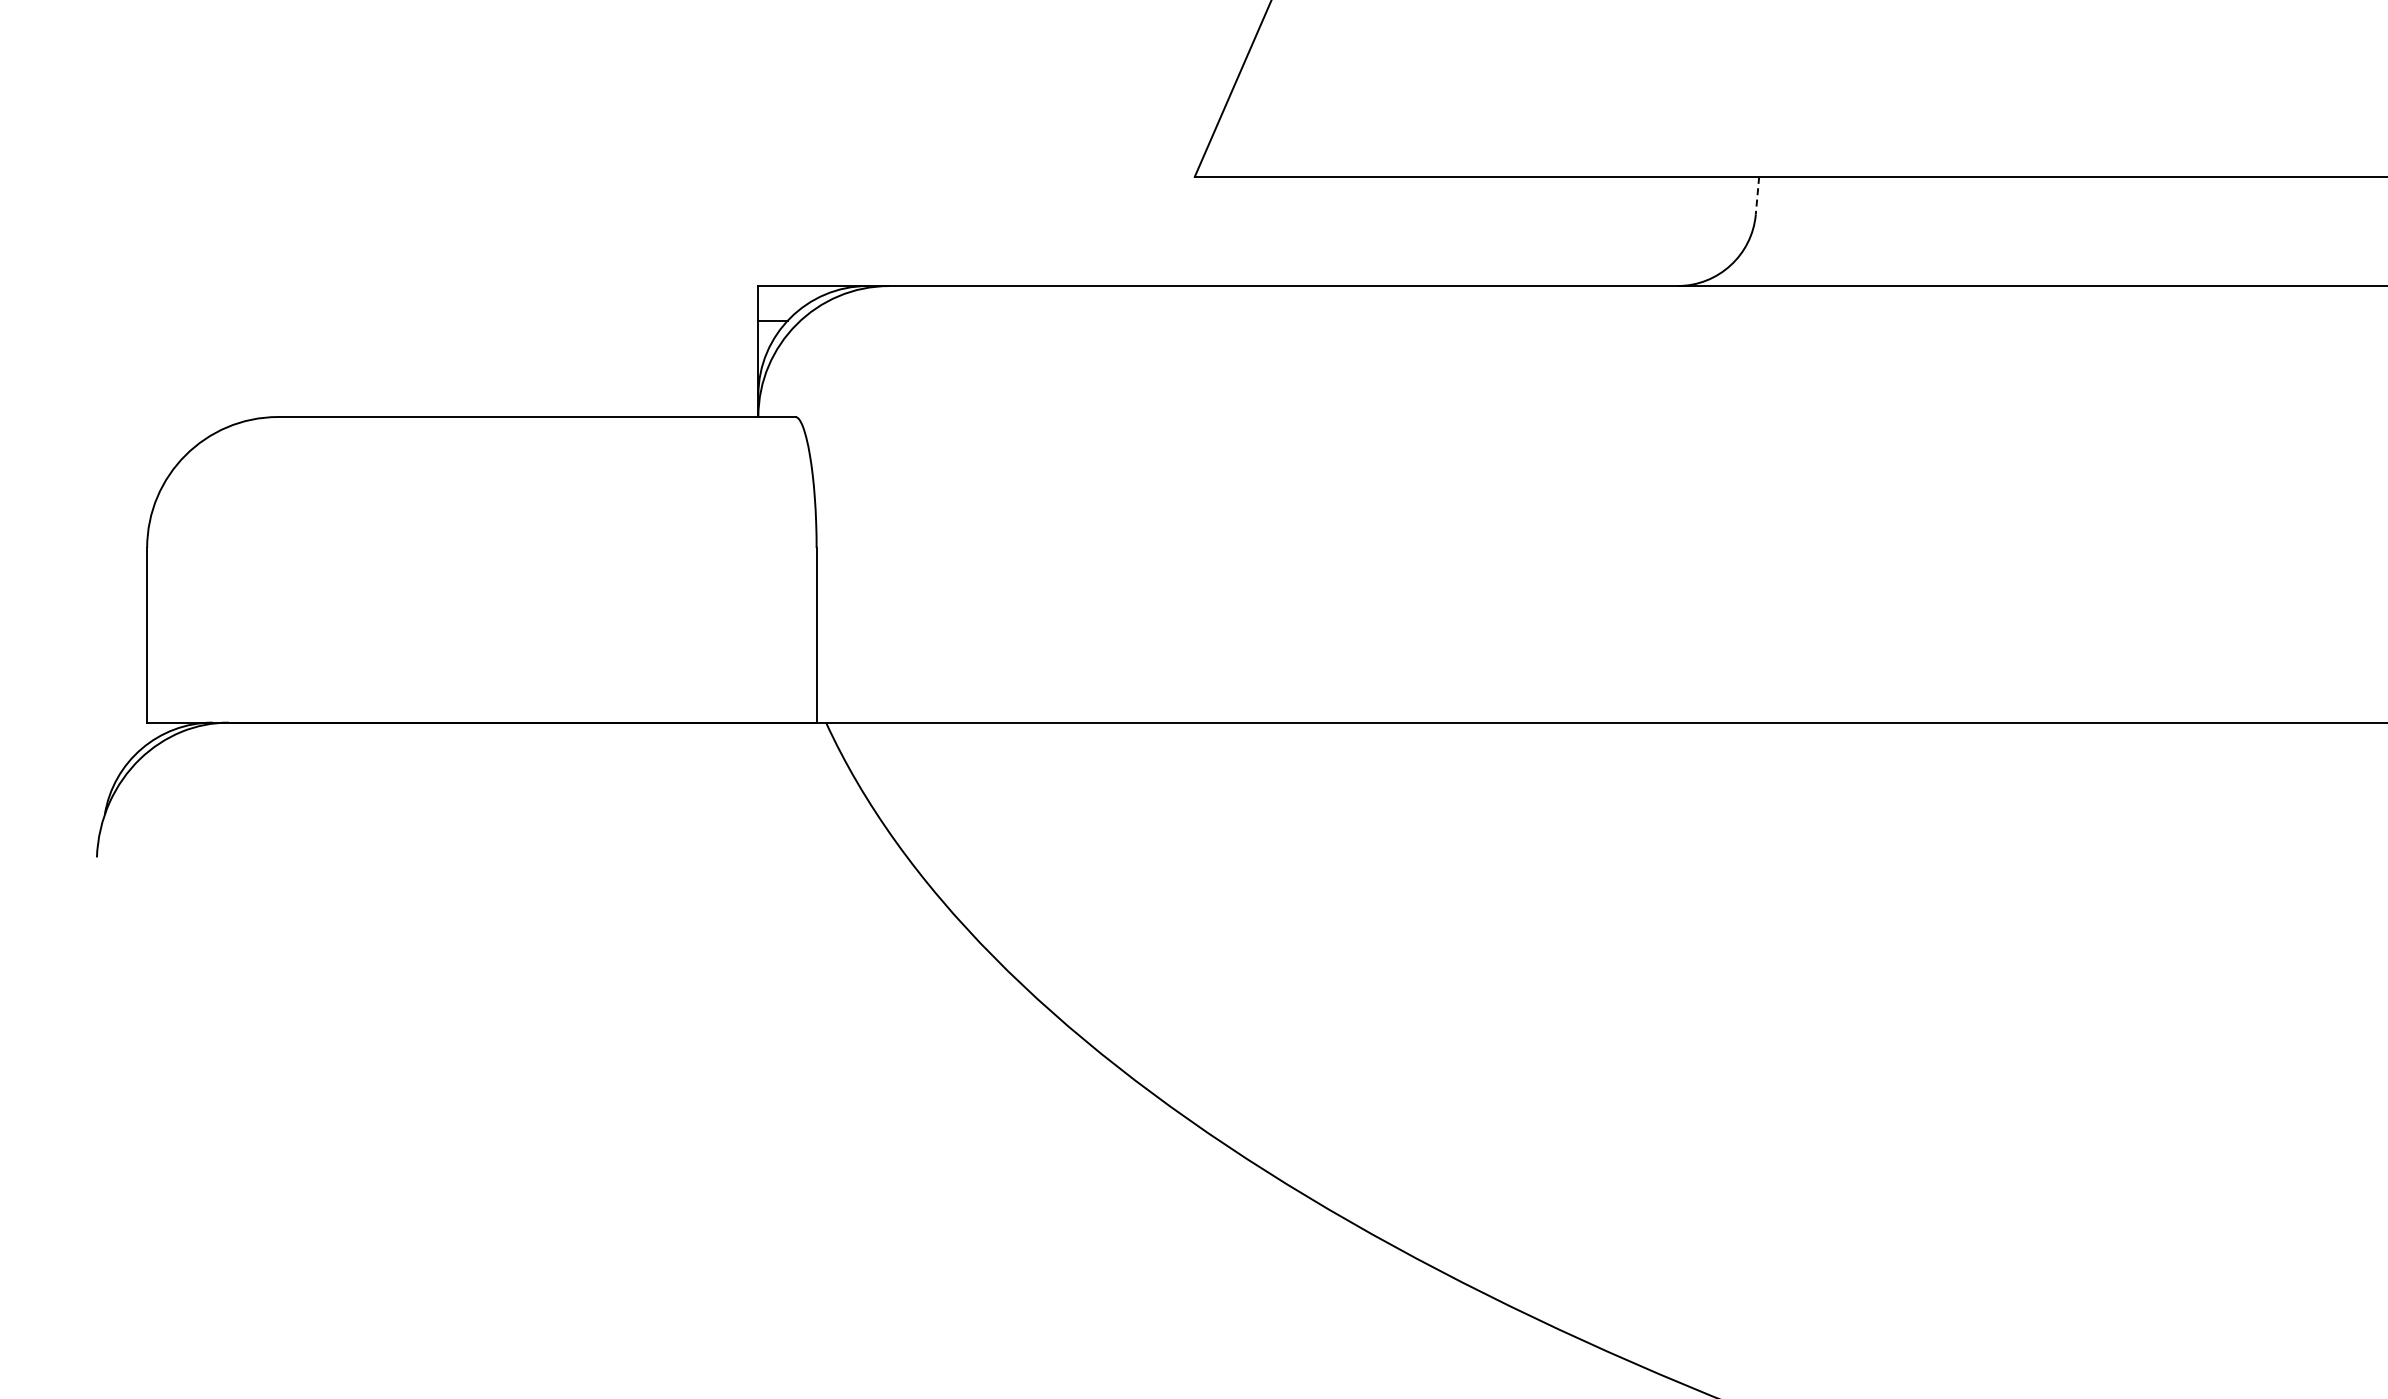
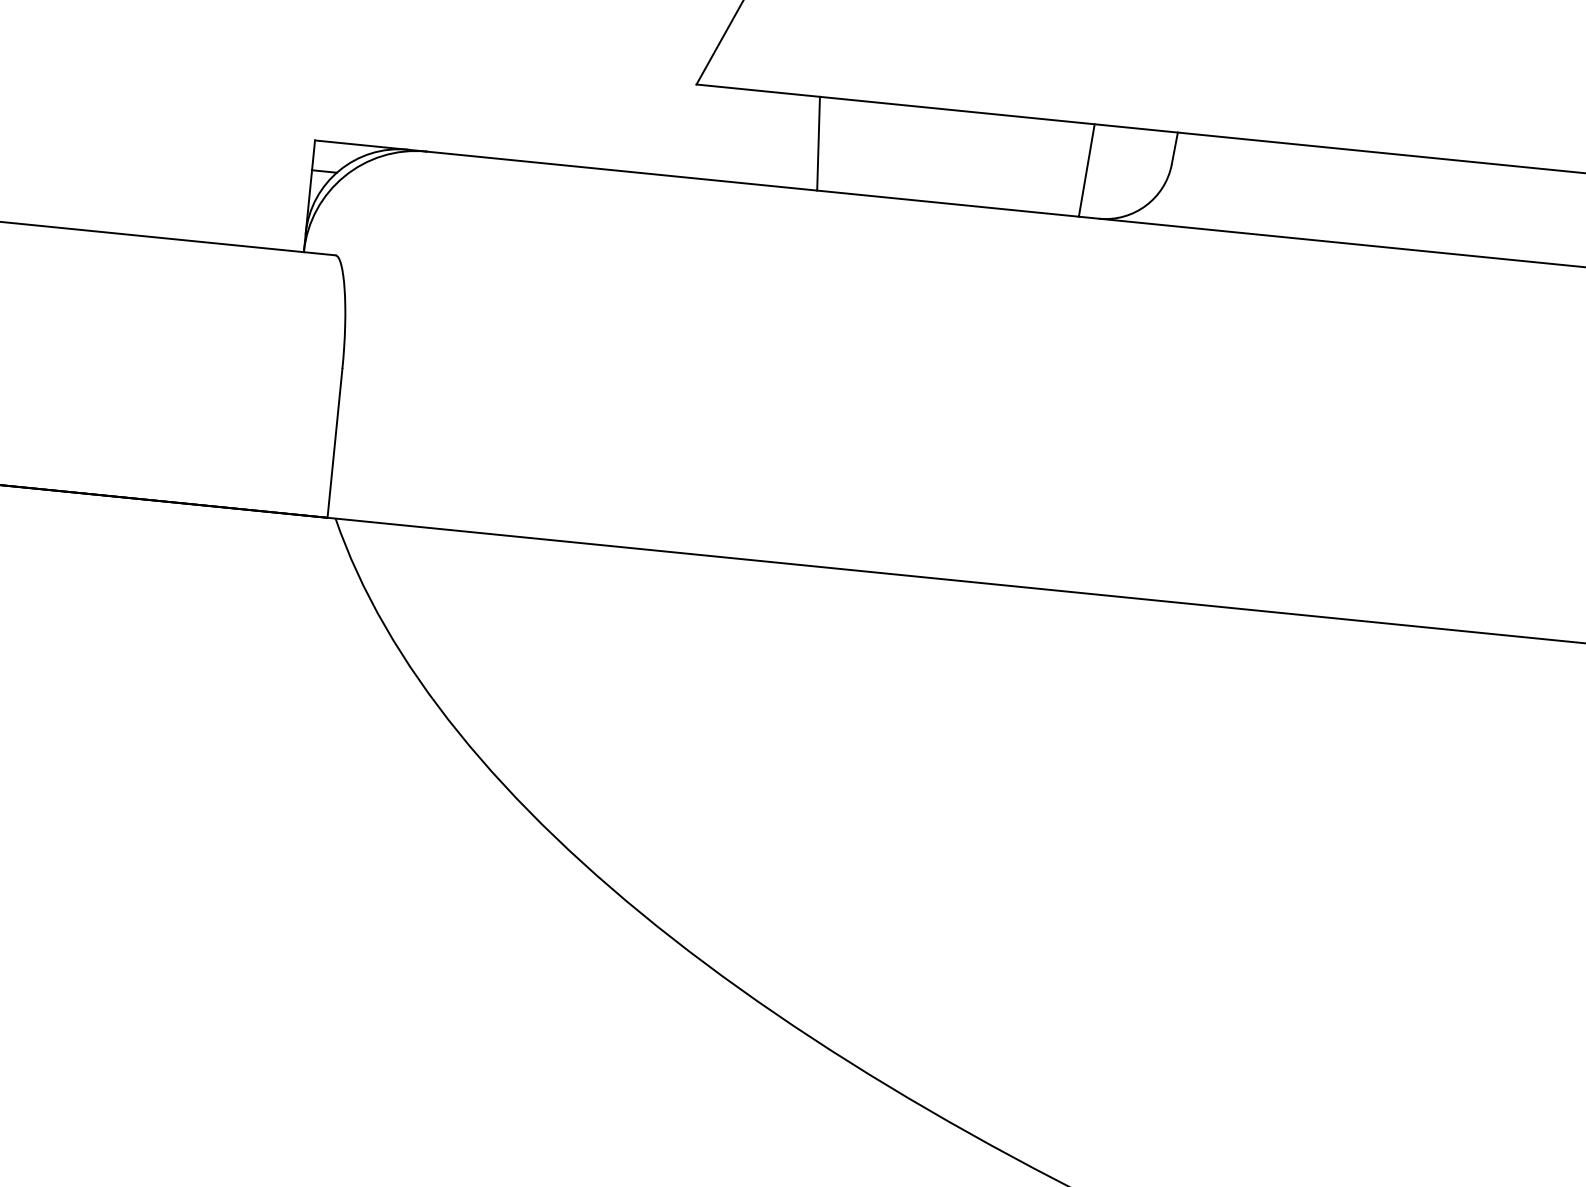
line: (1757, 195) -> (1174, 148), dashed -> solid
line: (1343, 231) -> (818, 143), added
line: (1657, 231) -> (1086, 170), added

